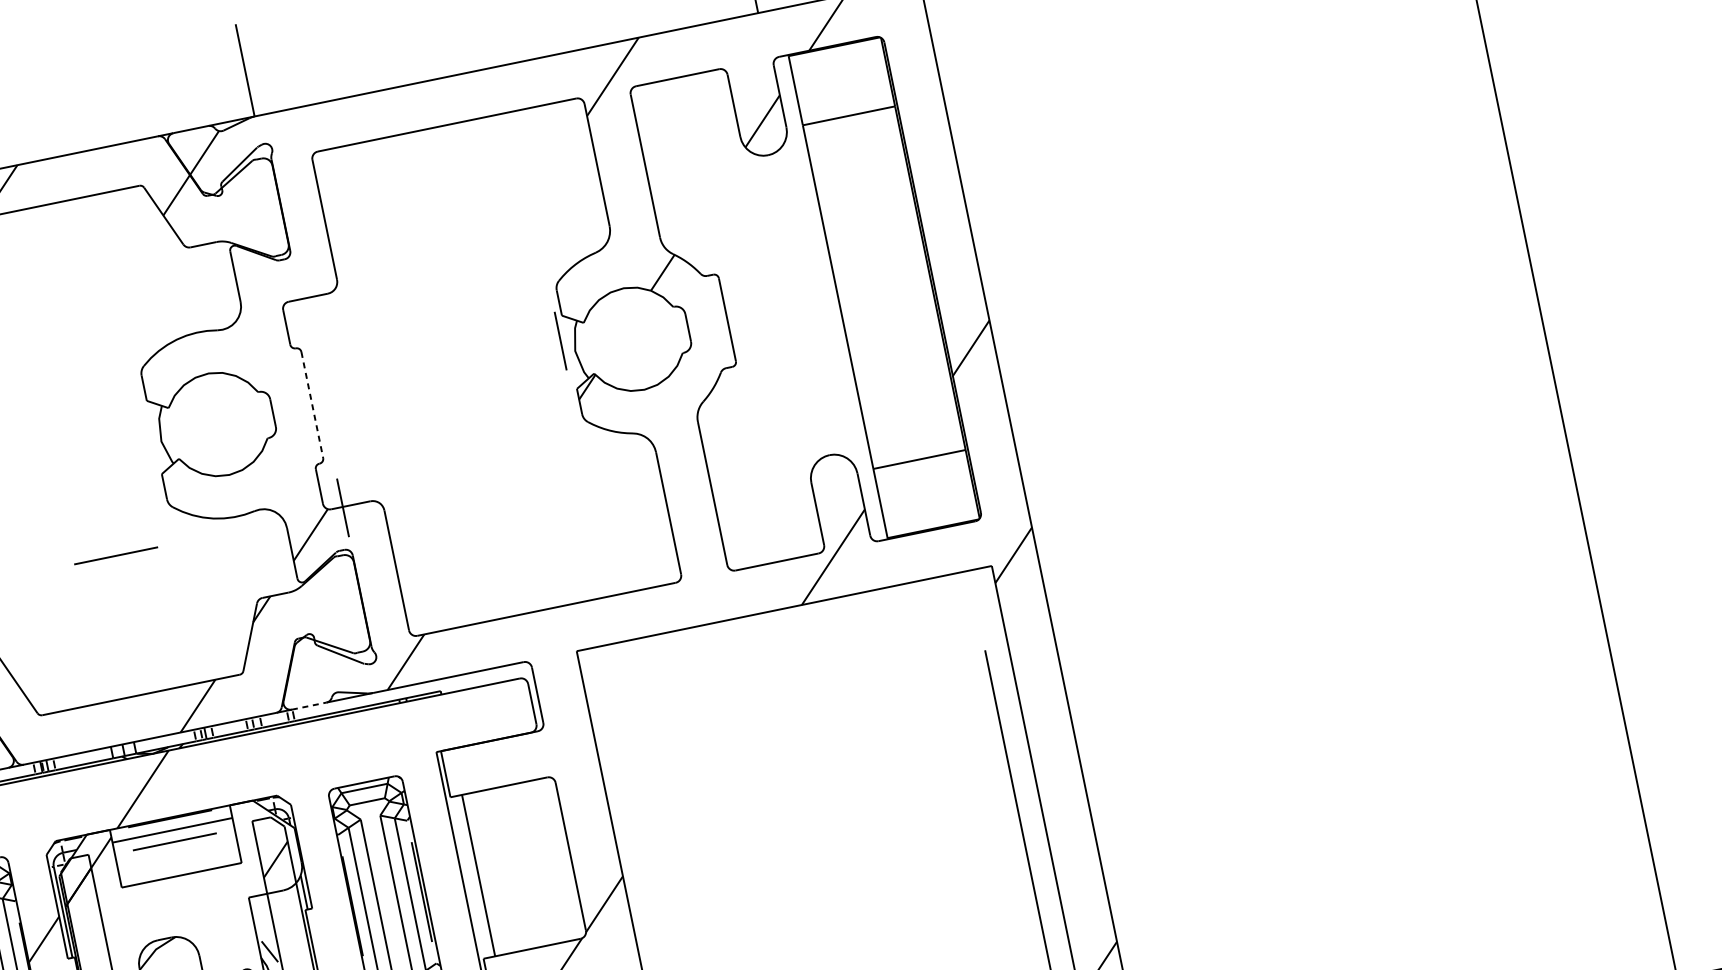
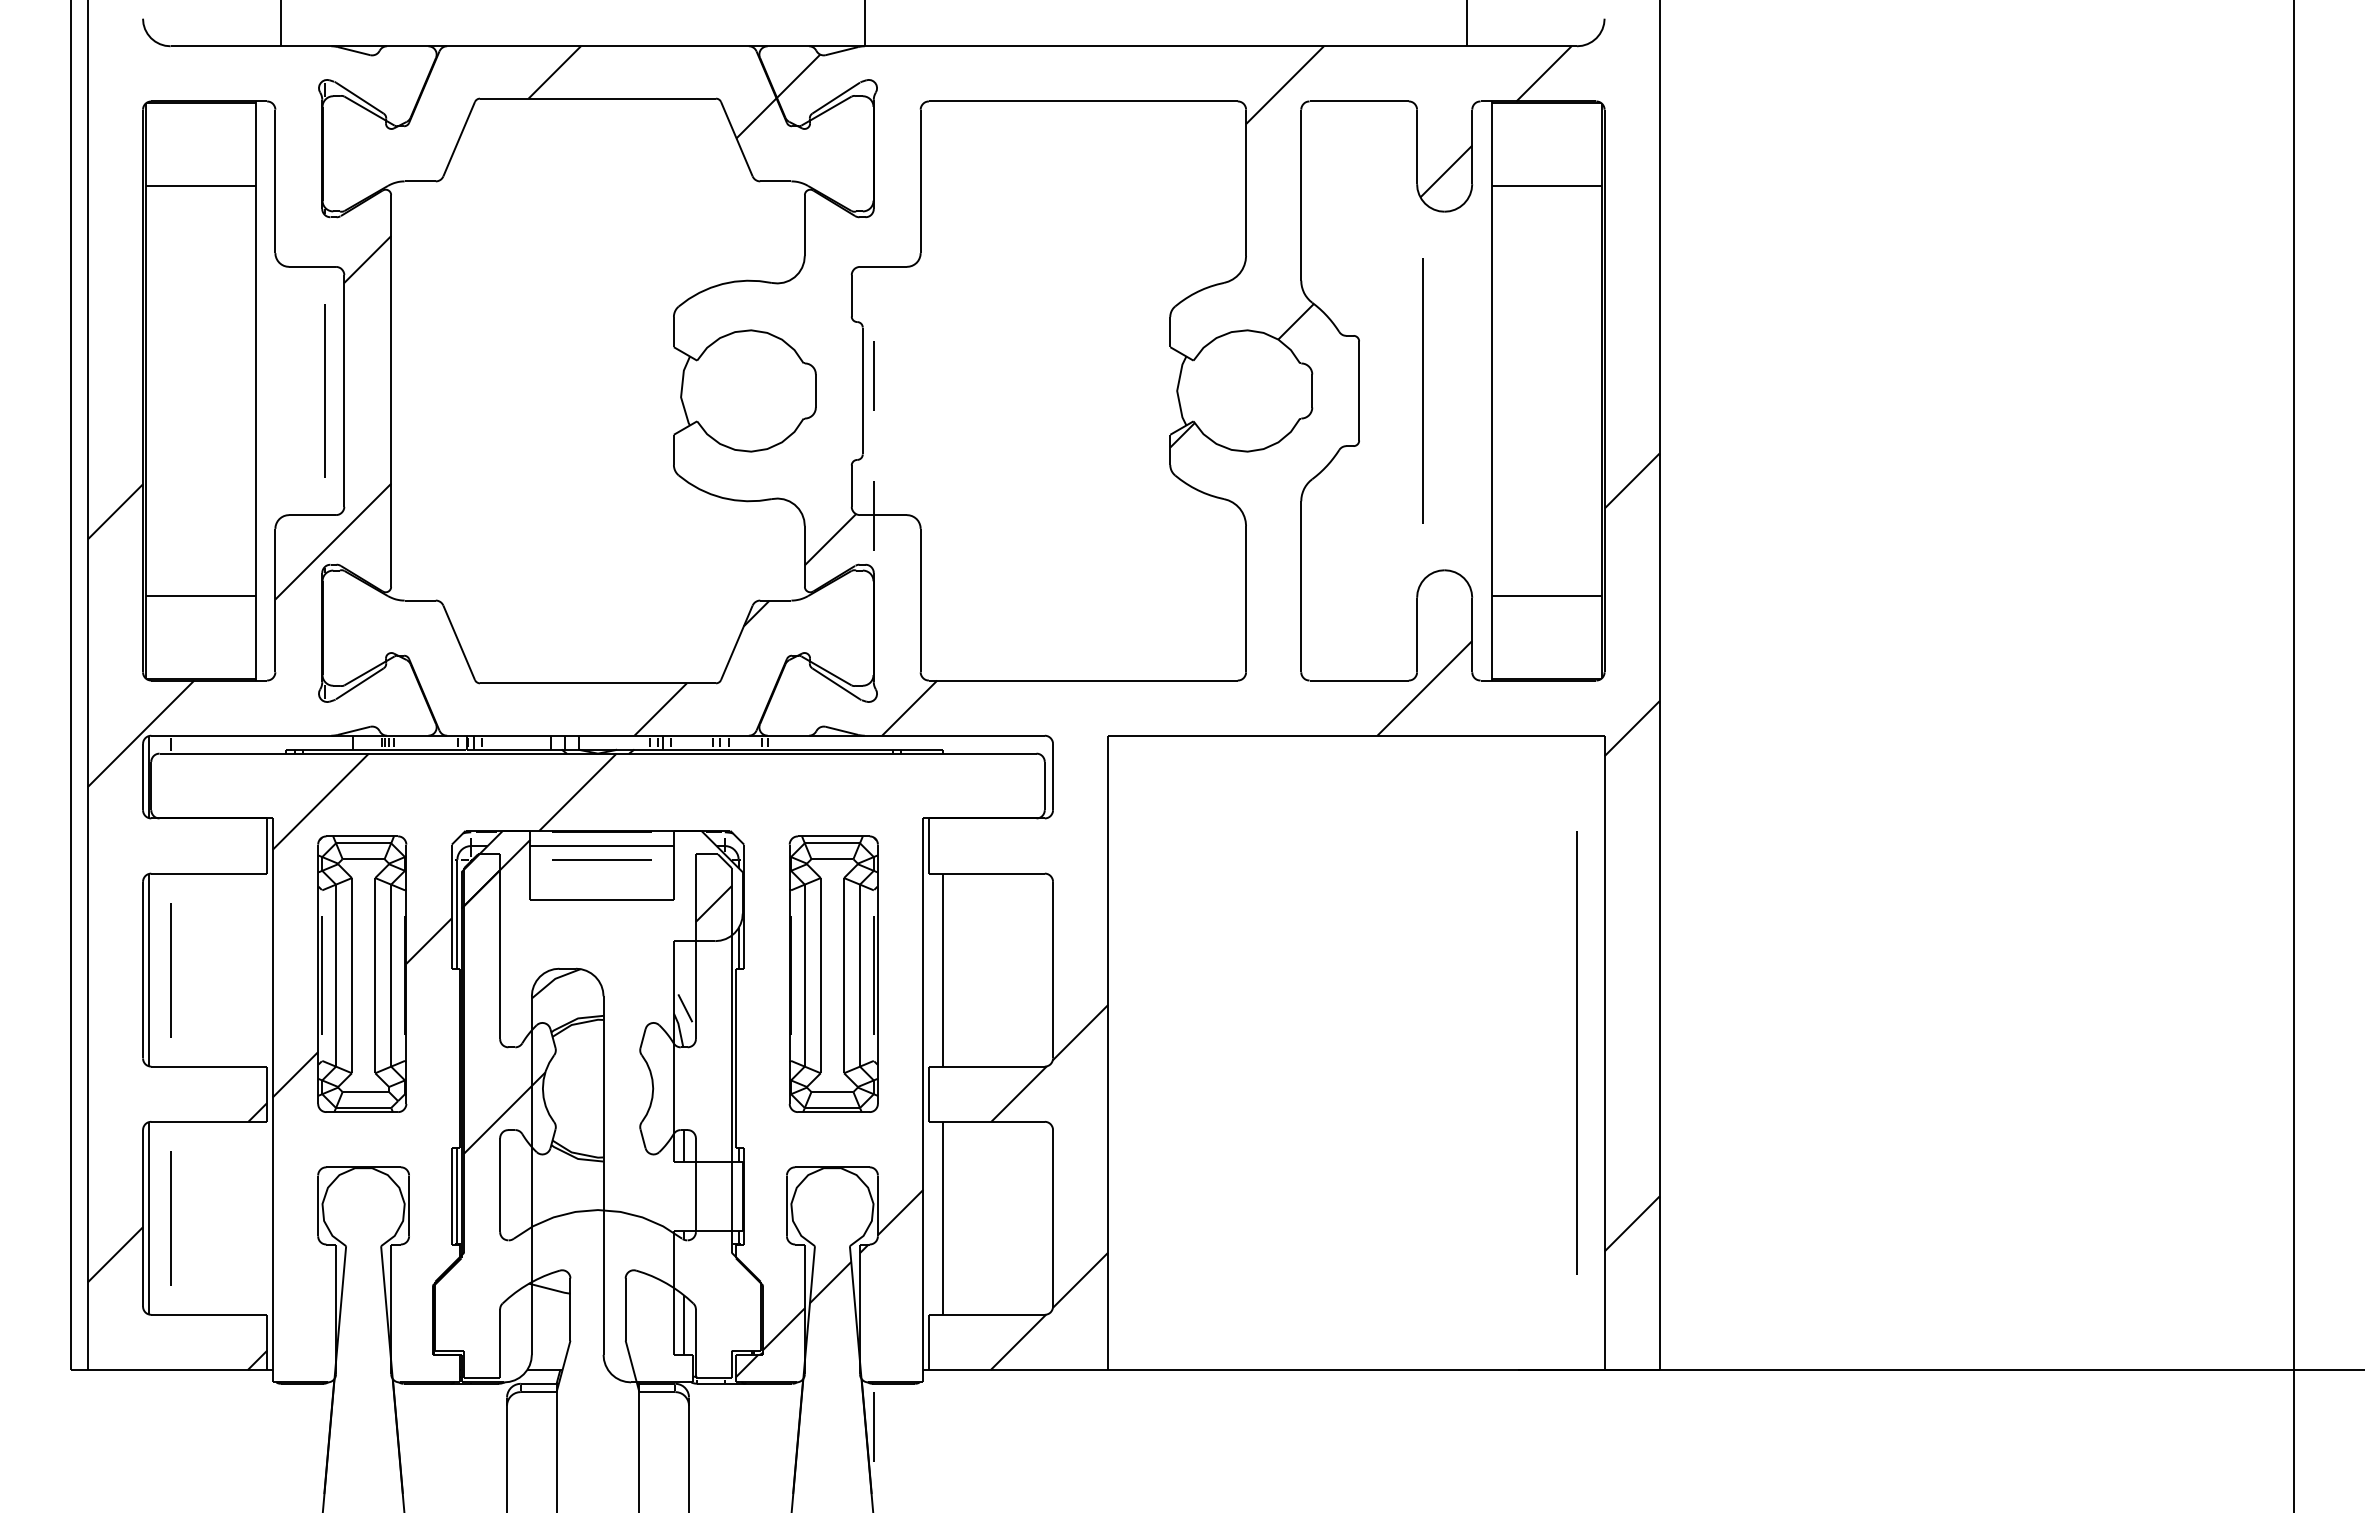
line: (780, 308) -> (1422, 390), added
line: (560, 340) -> (873, 375), moved
line: (312, 405) -> (862, 391), dashed -> solid
line: (115, 555) -> (601, 517), removed
line: (309, 705) -> (788, 735), dashed -> solid

